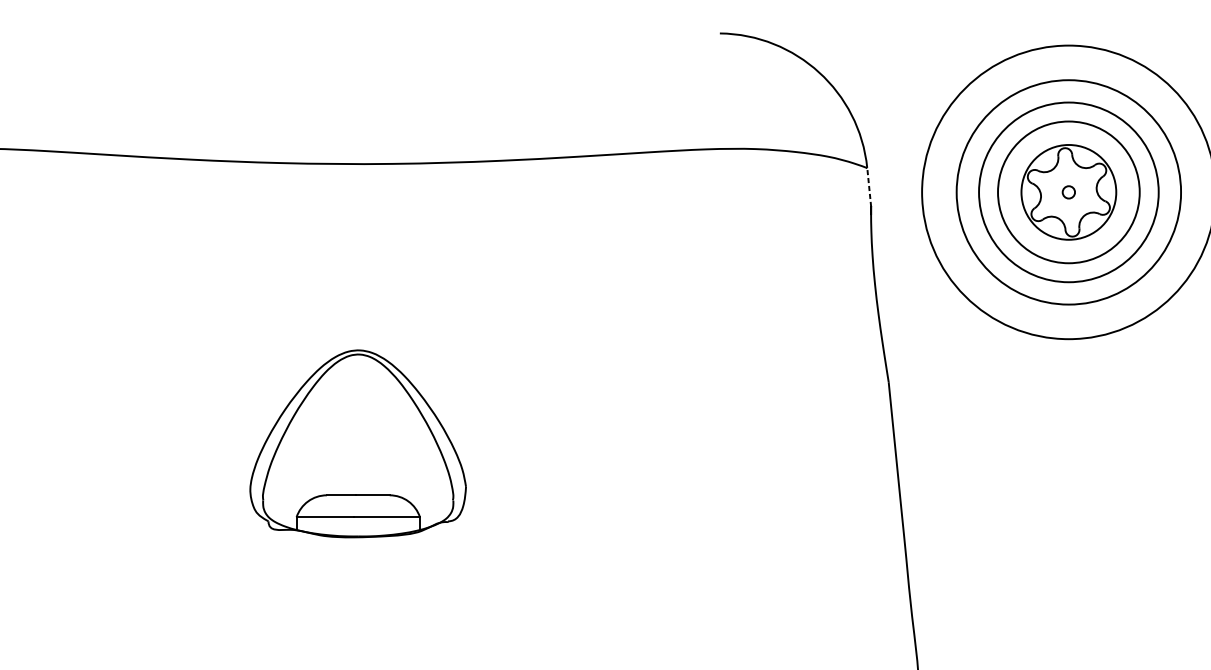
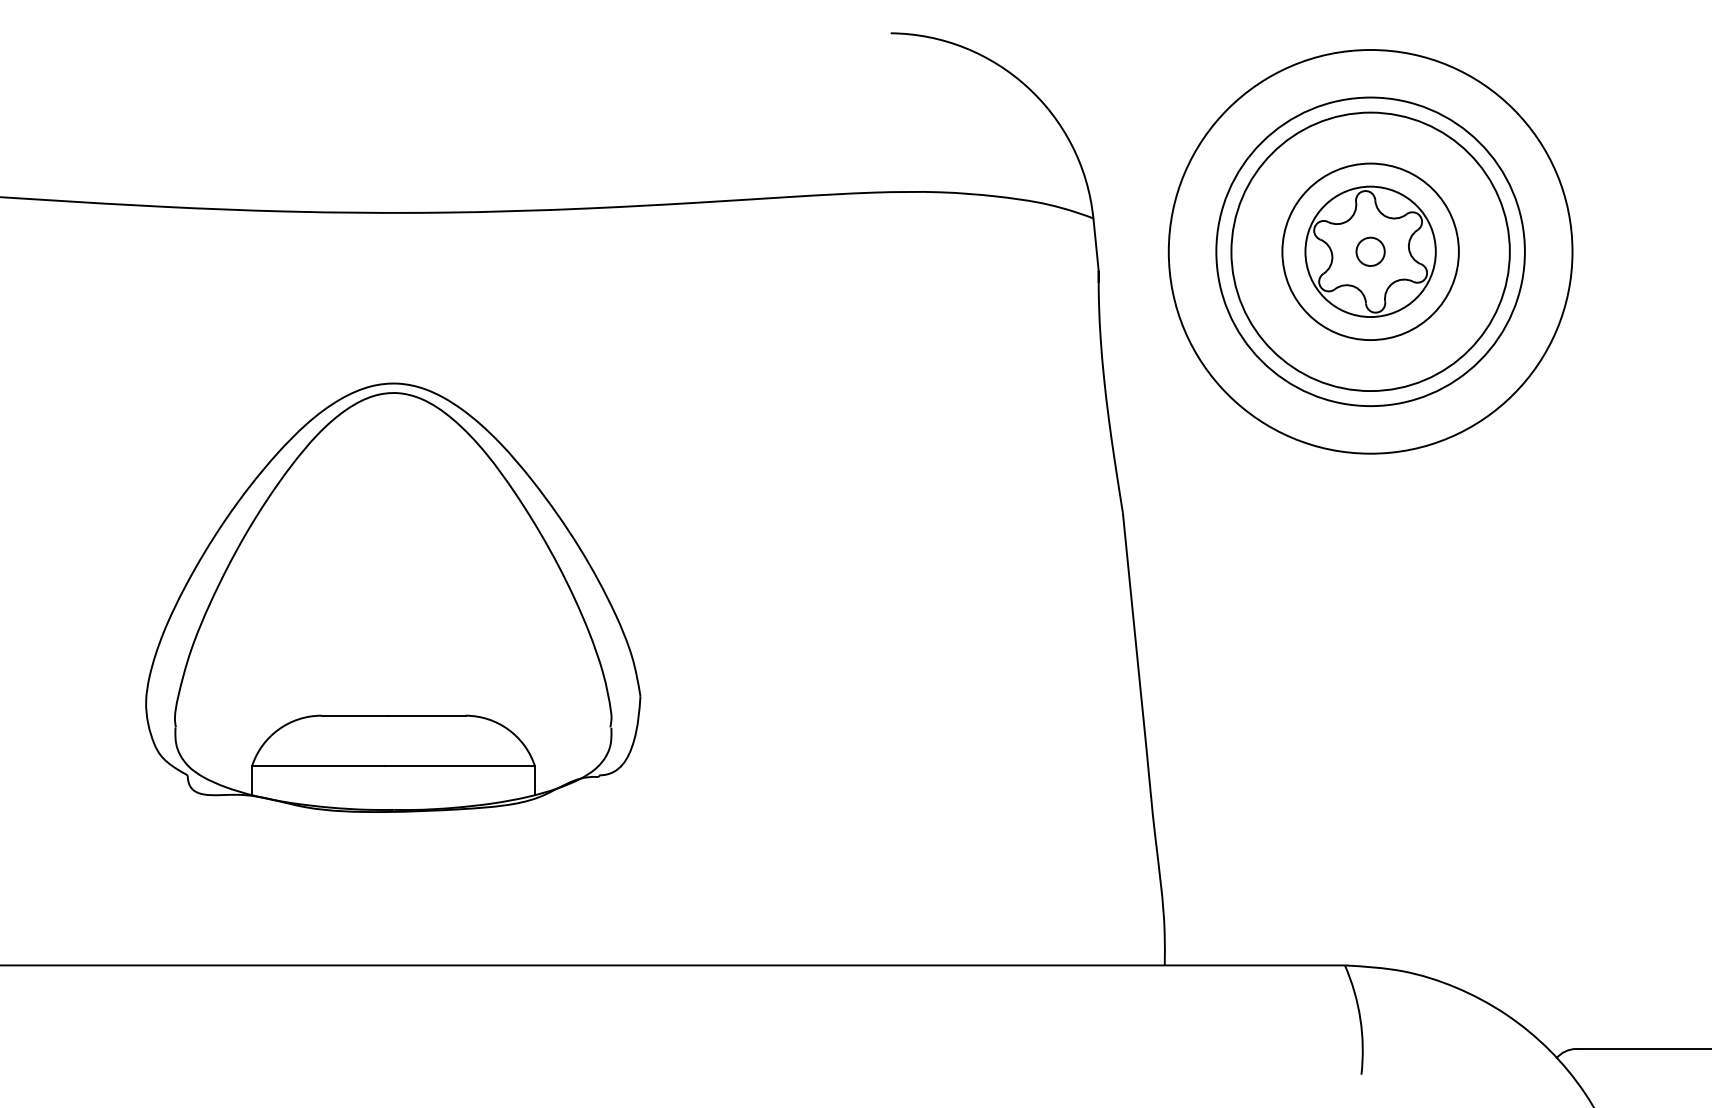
line: (869, 187) -> (1096, 245), dashed -> solid
circle: (1068, 192) -> (1370, 251), size x0.71
circle: (1068, 192) -> (1370, 251), size x1.43
circle: (1068, 192) -> (1370, 251), size x1.67
part: (358, 443) -> (393, 597), size x1.67

